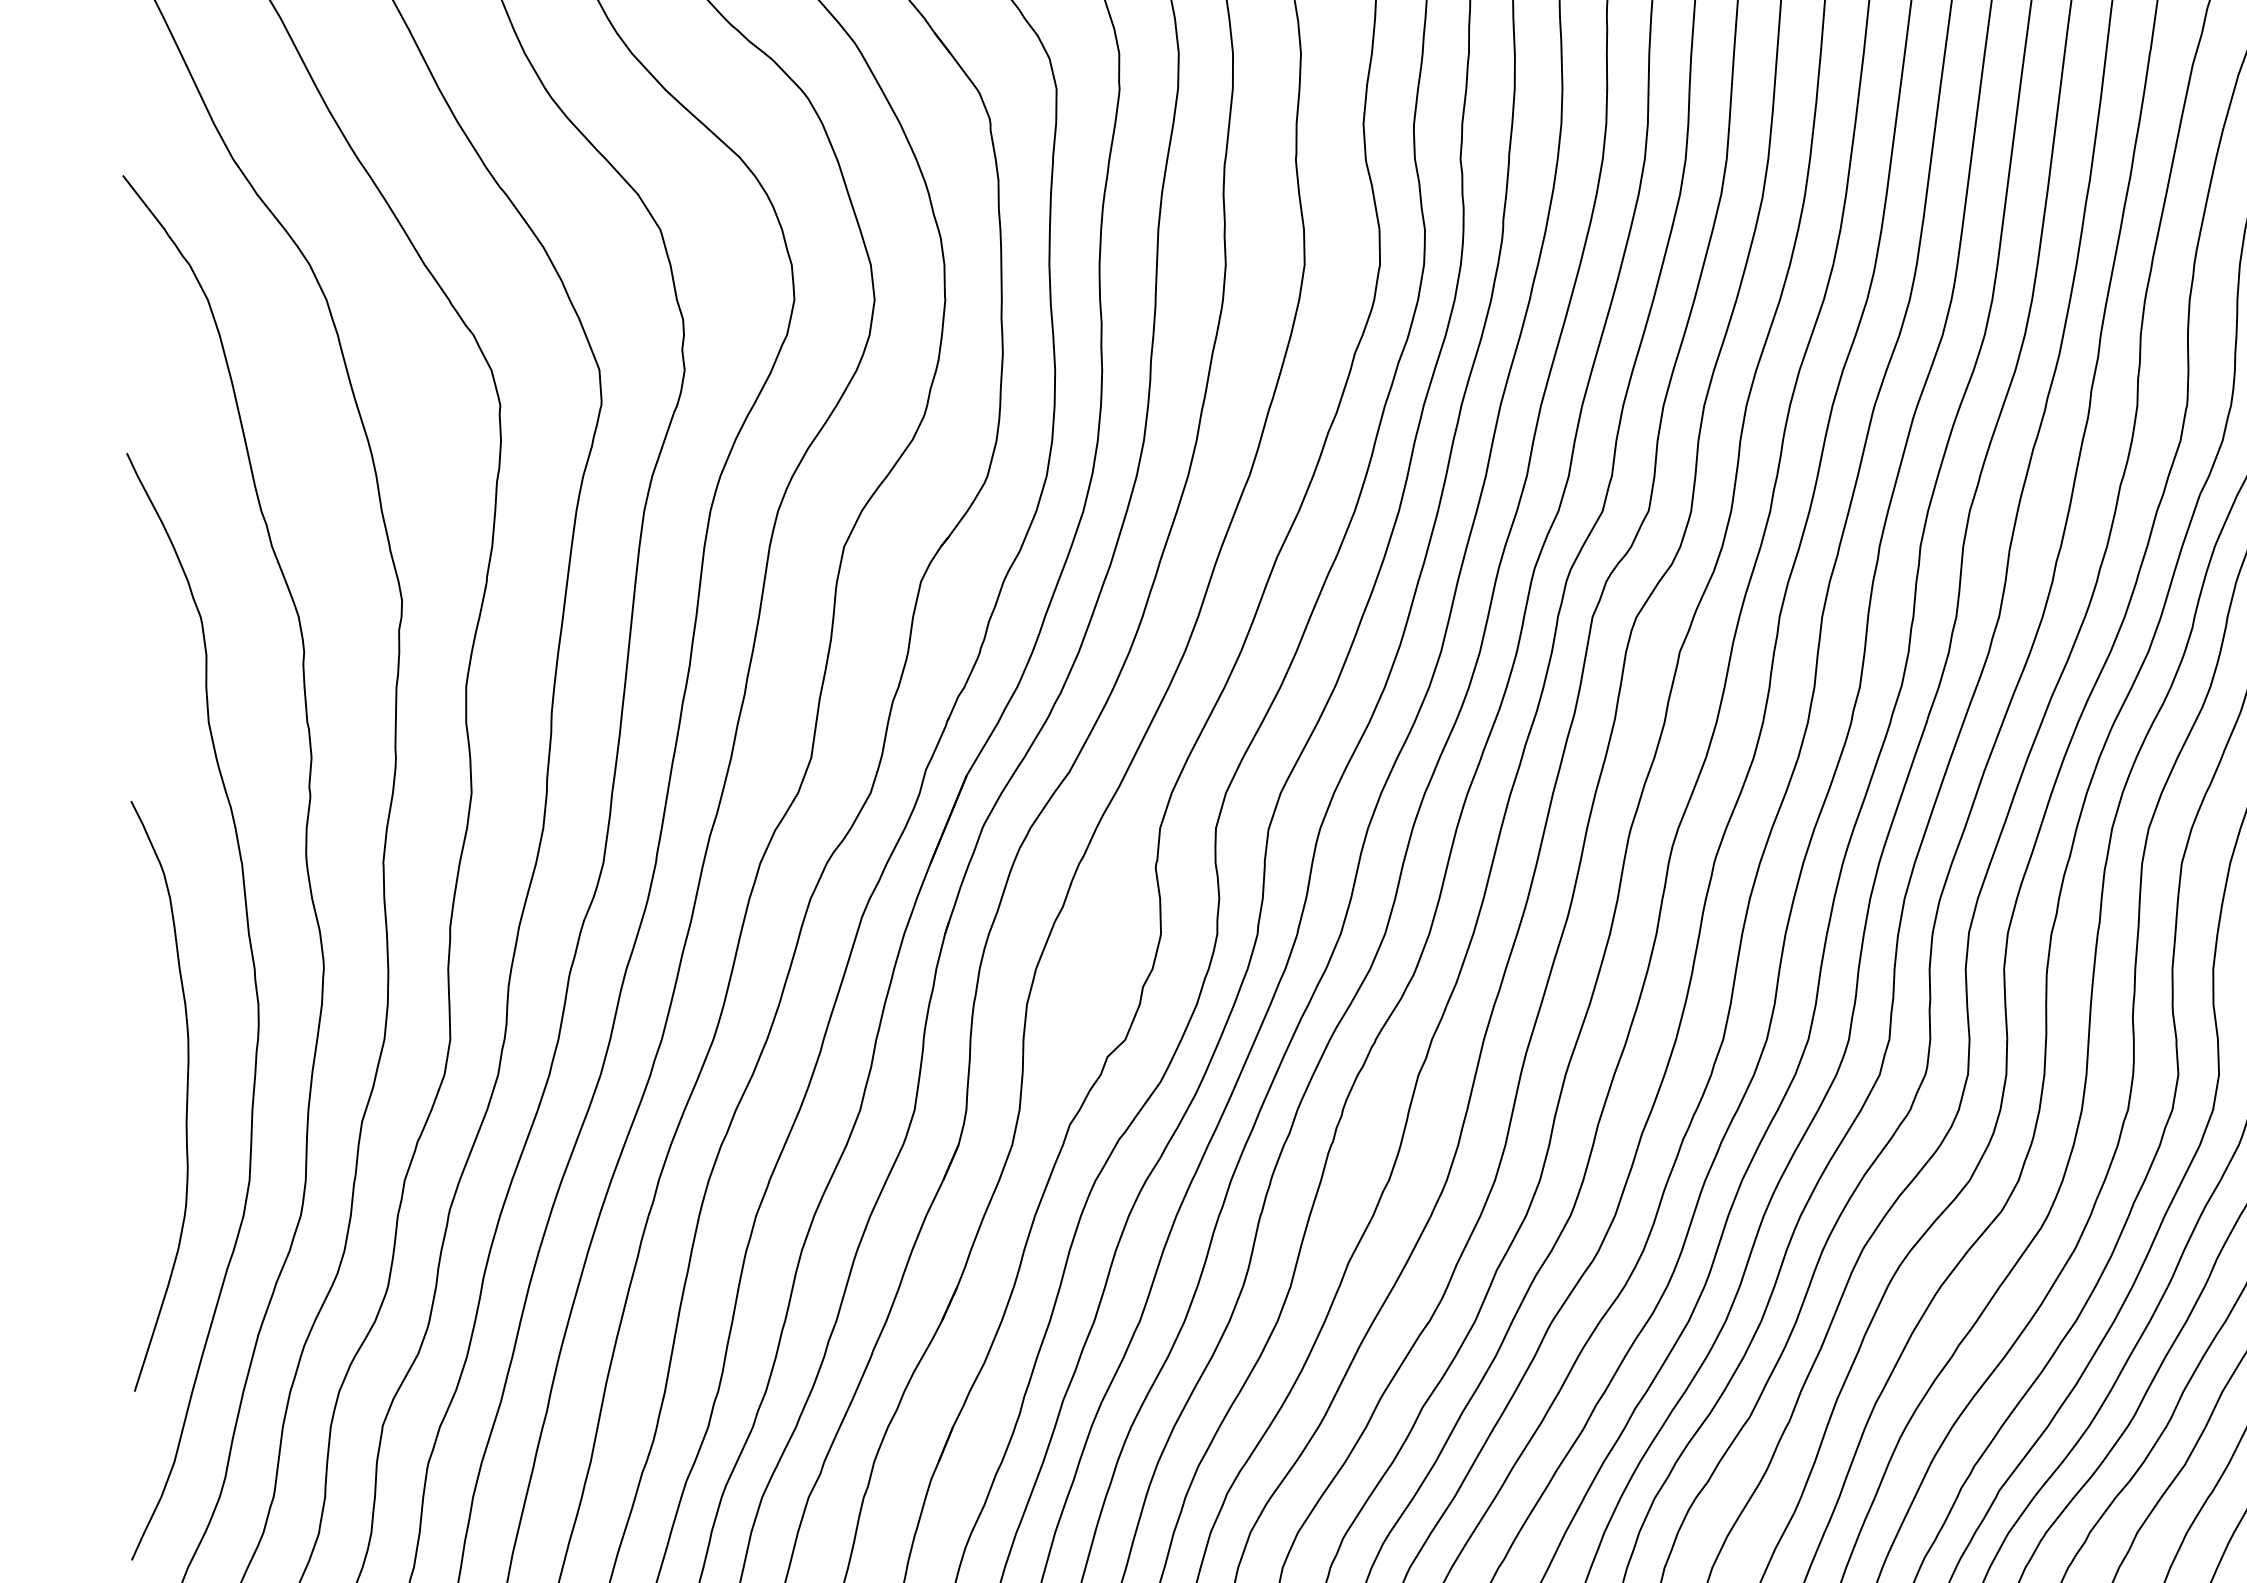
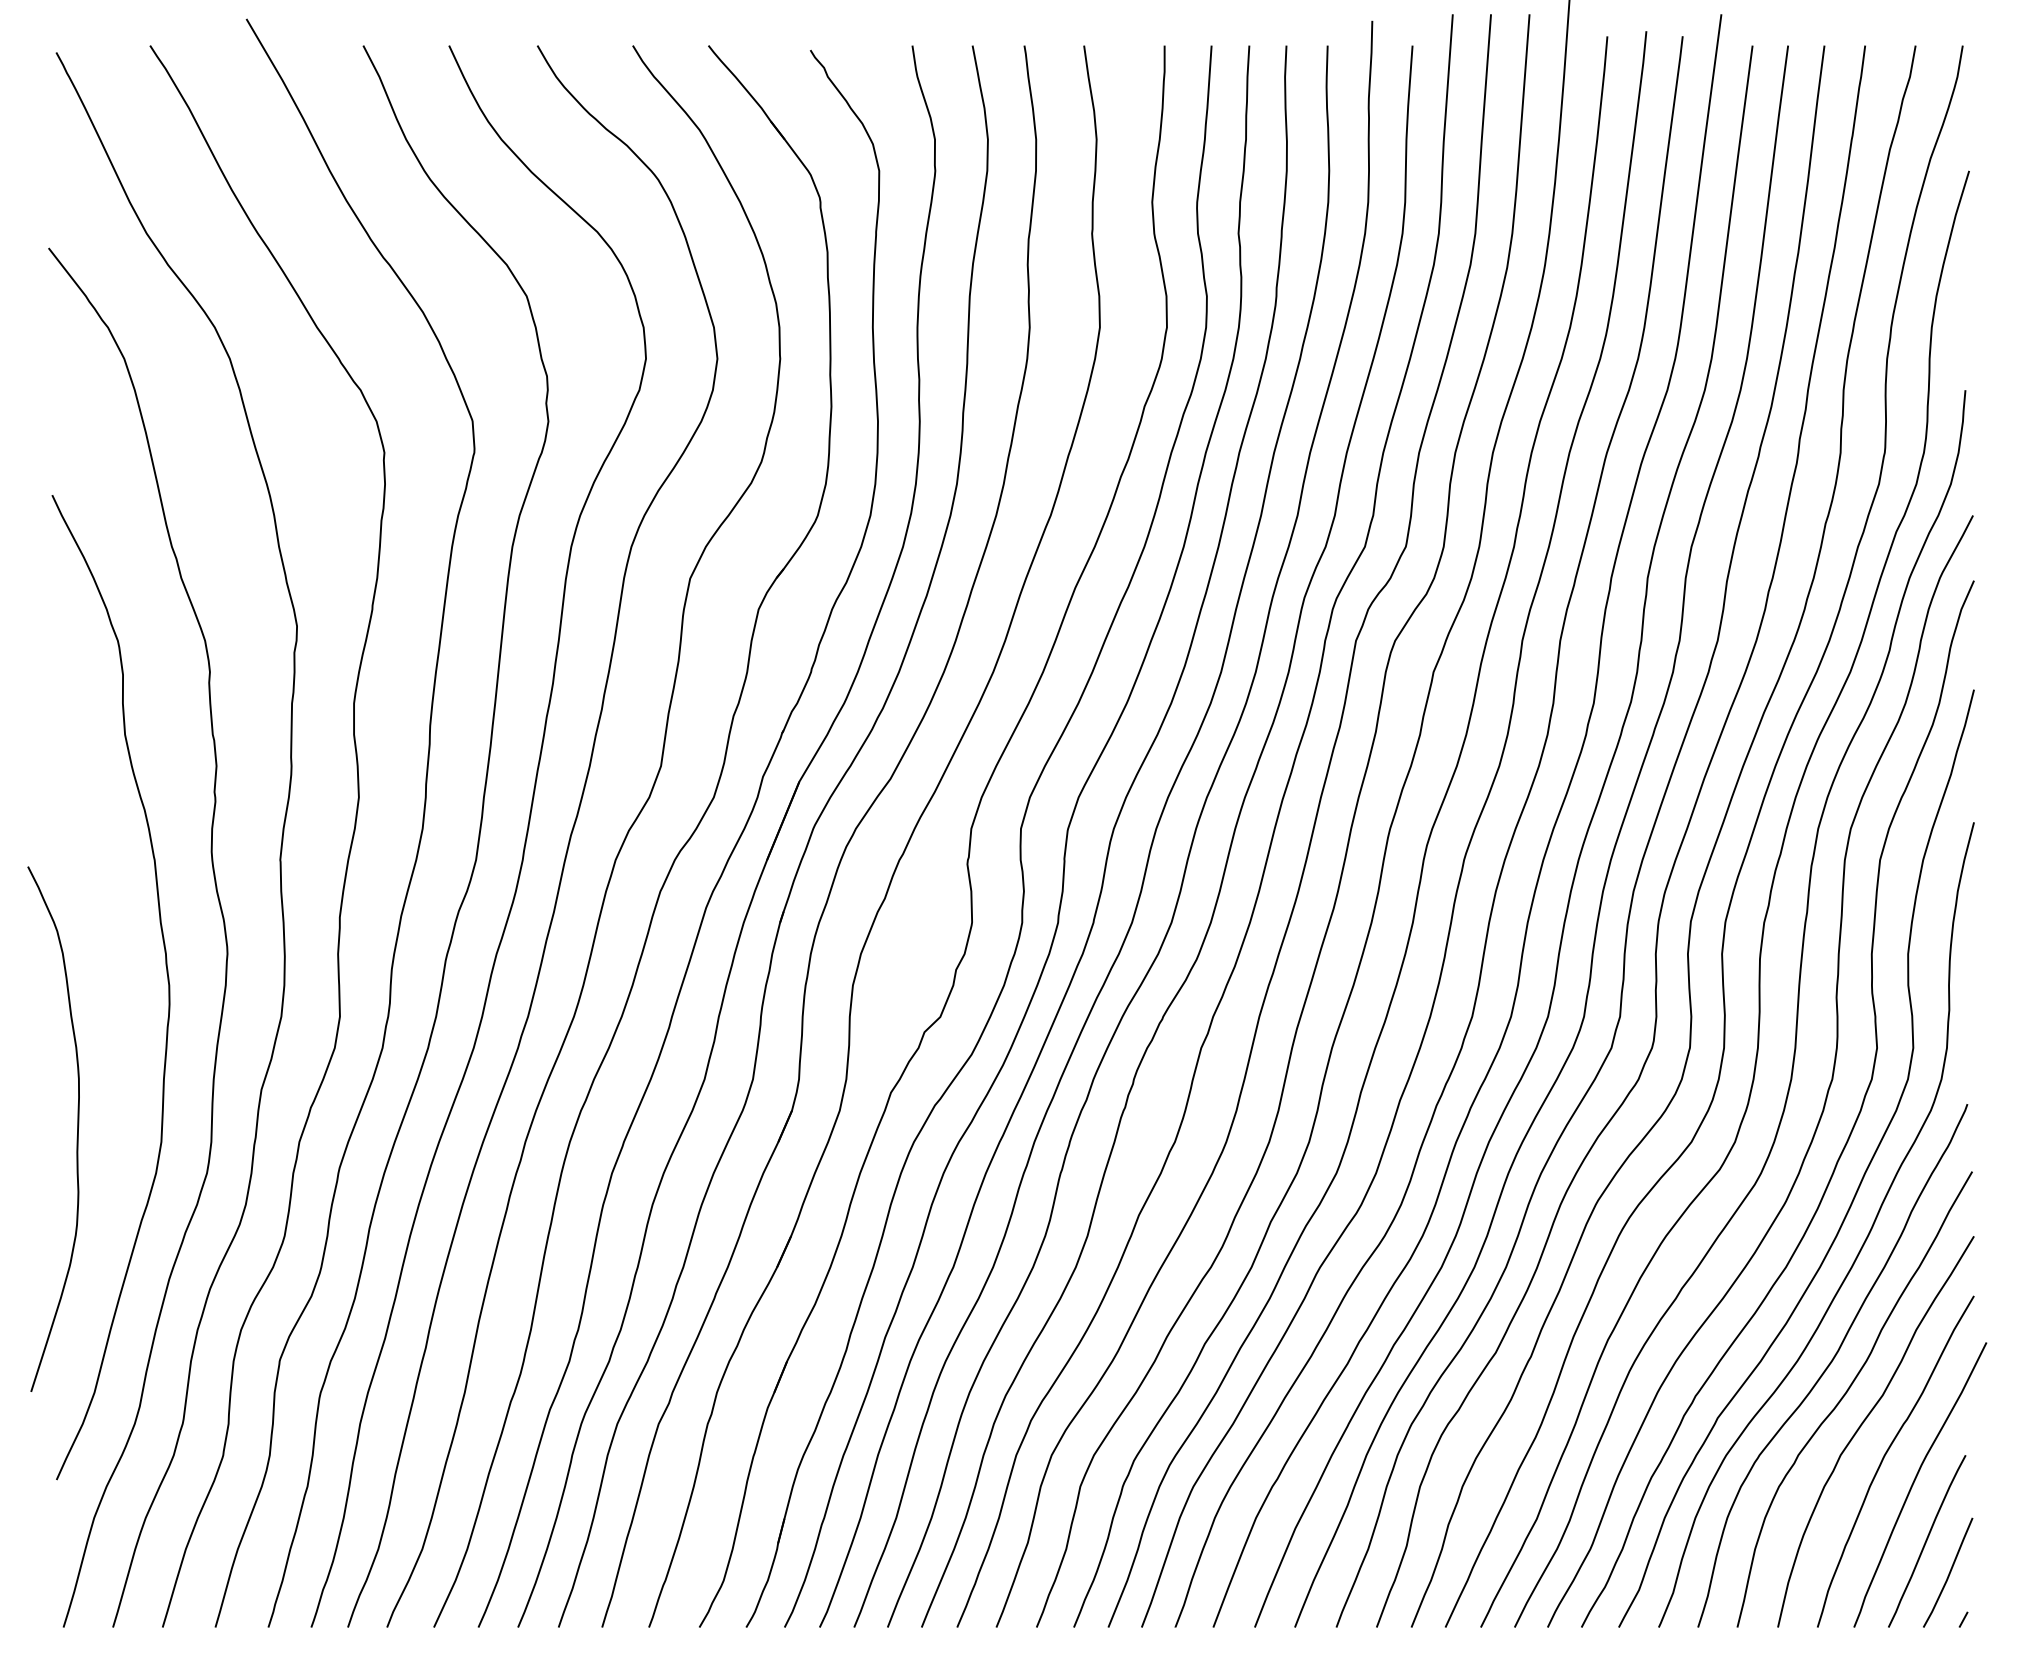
curve: (186, 1095) -> (77, 1128), moved

